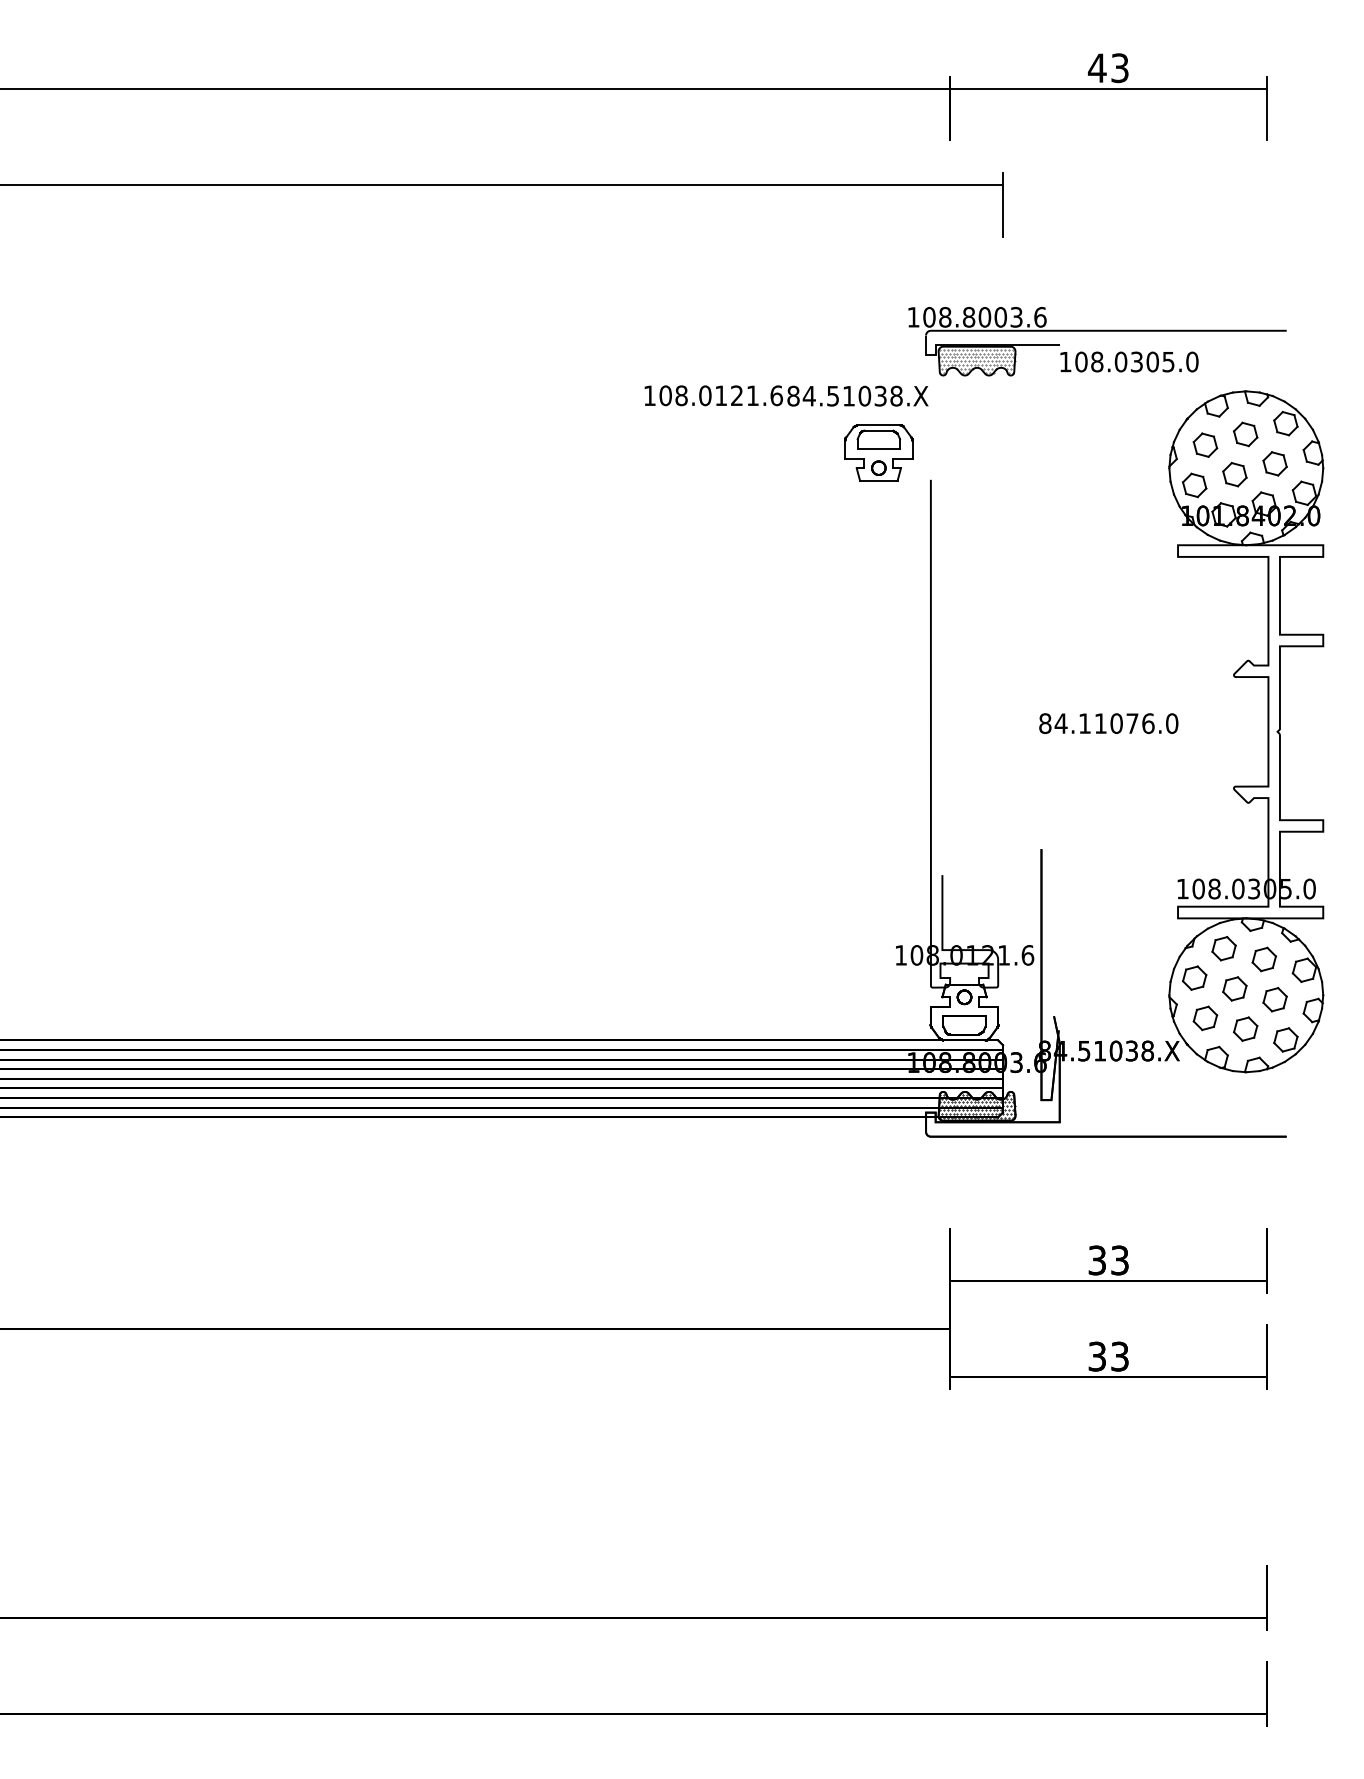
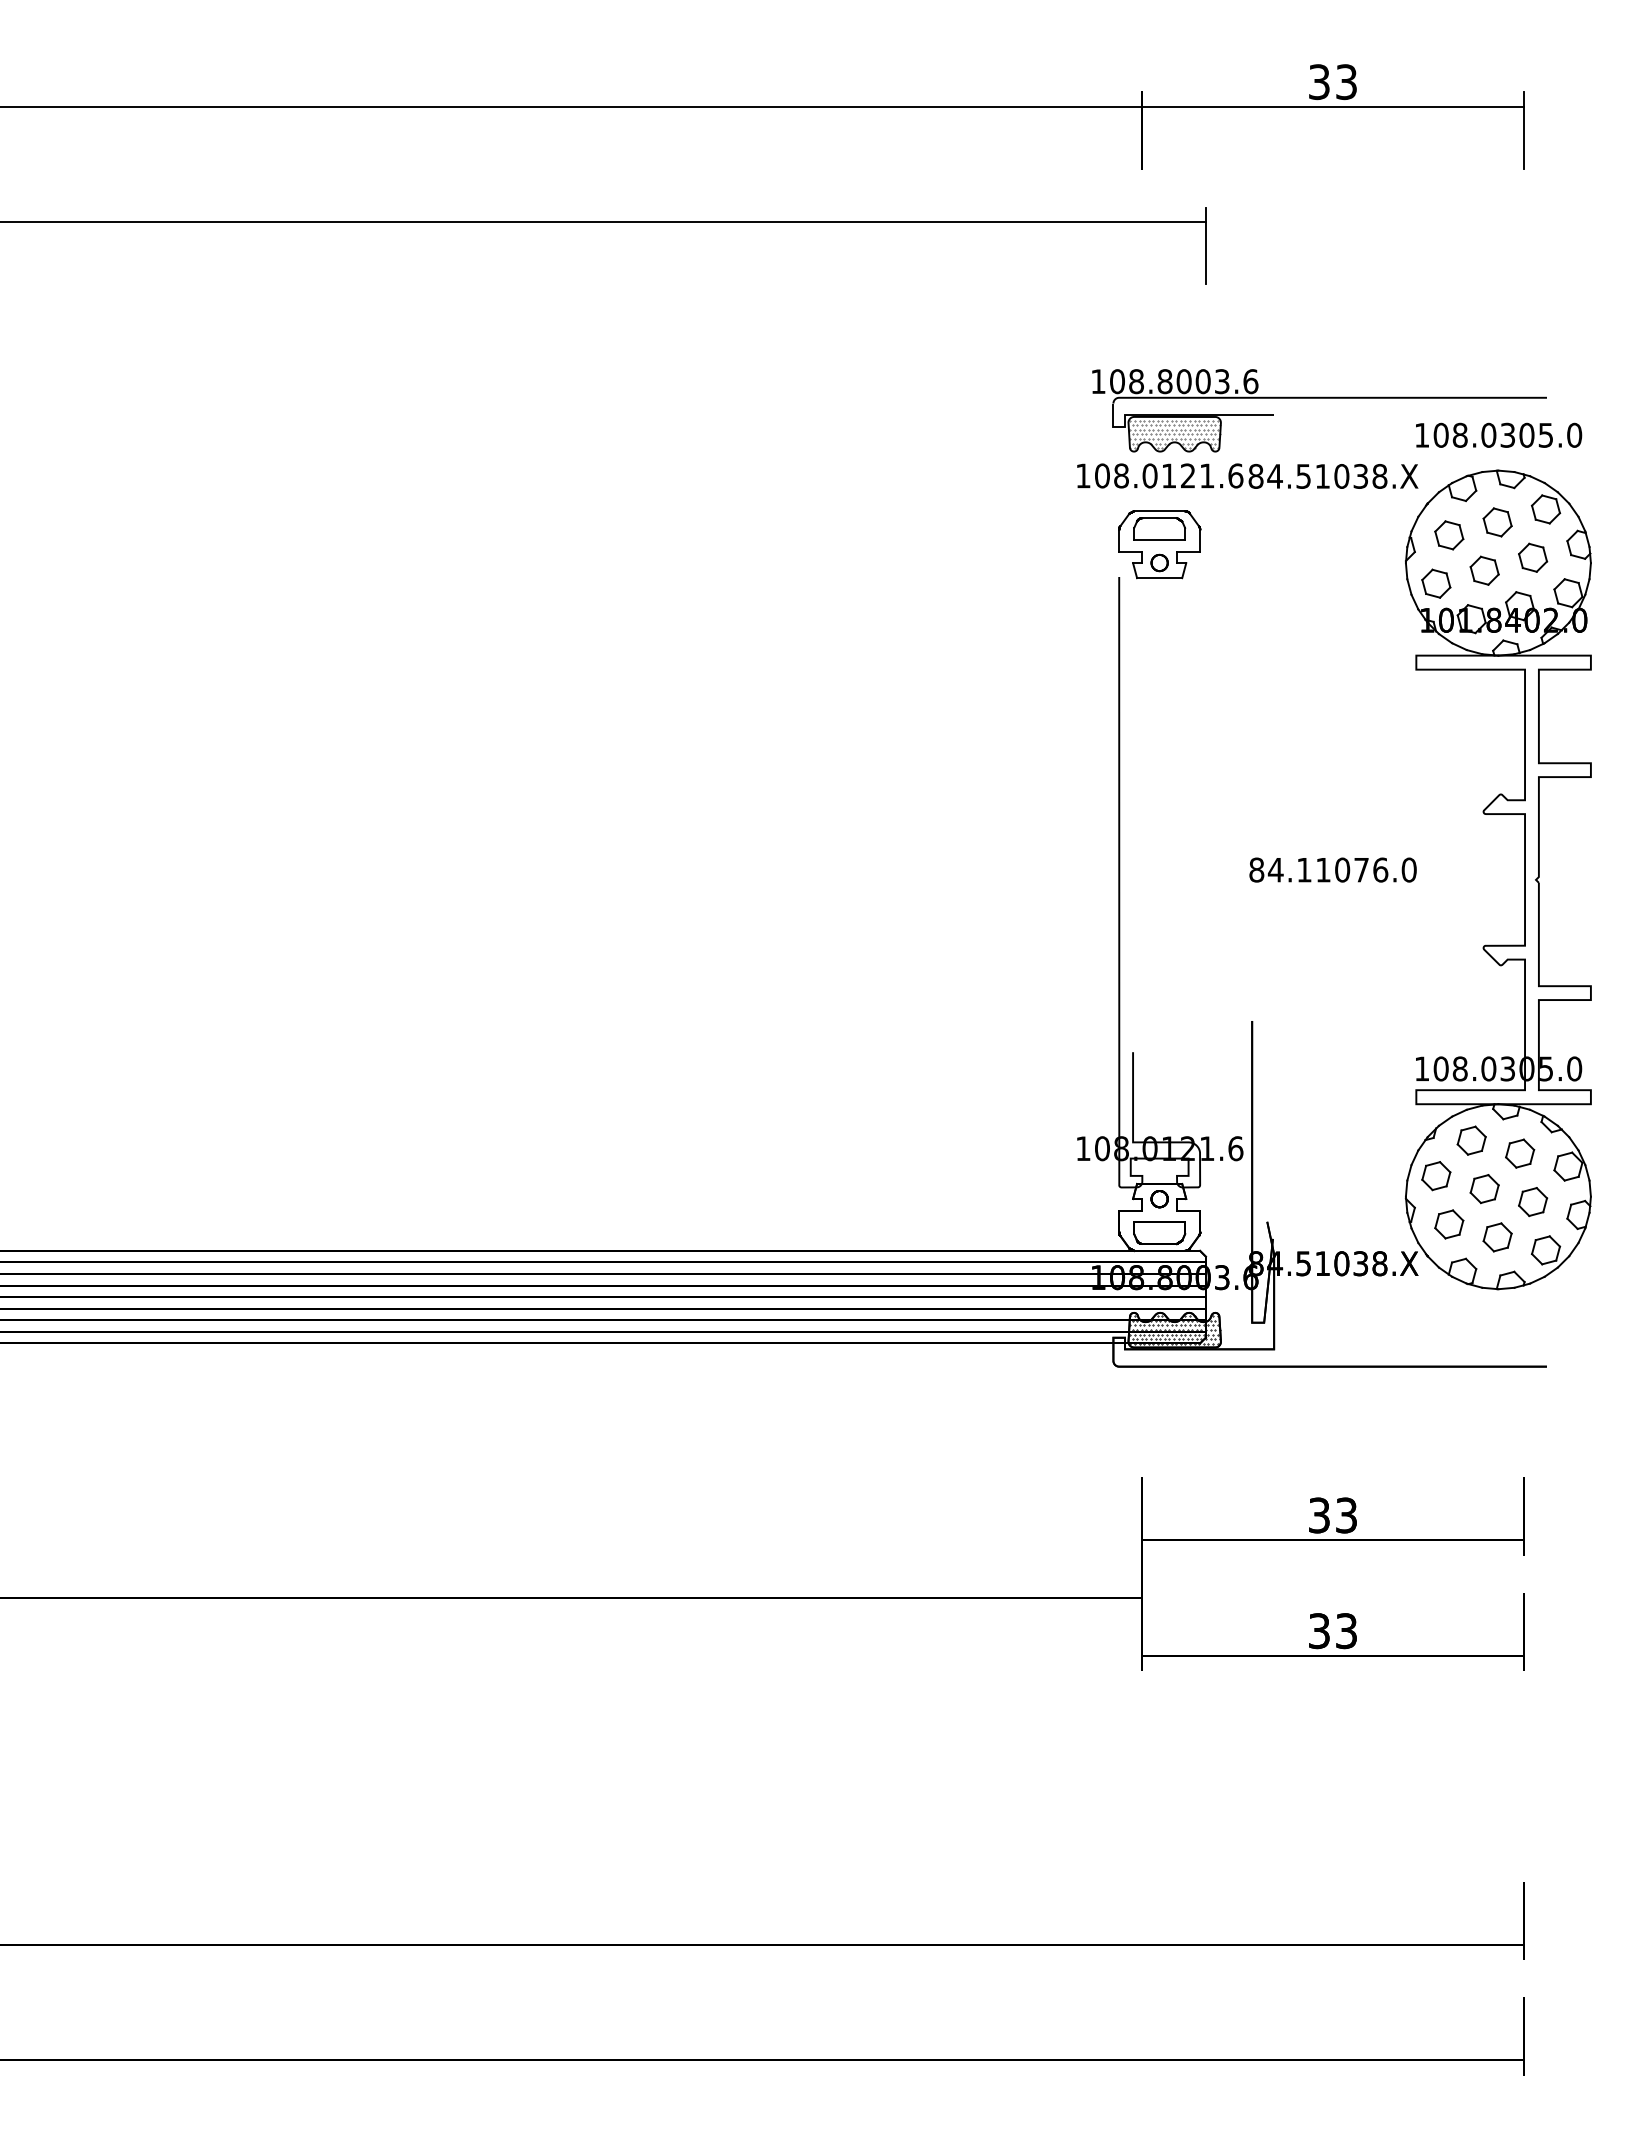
text: (1097, 68) -> (1319, 82), 43 -> 33
text: (1129, 361) -> (1499, 434), moved
text: (786, 395) -> (1247, 475), moved
part: (878, 452) -> (1159, 544), moved

